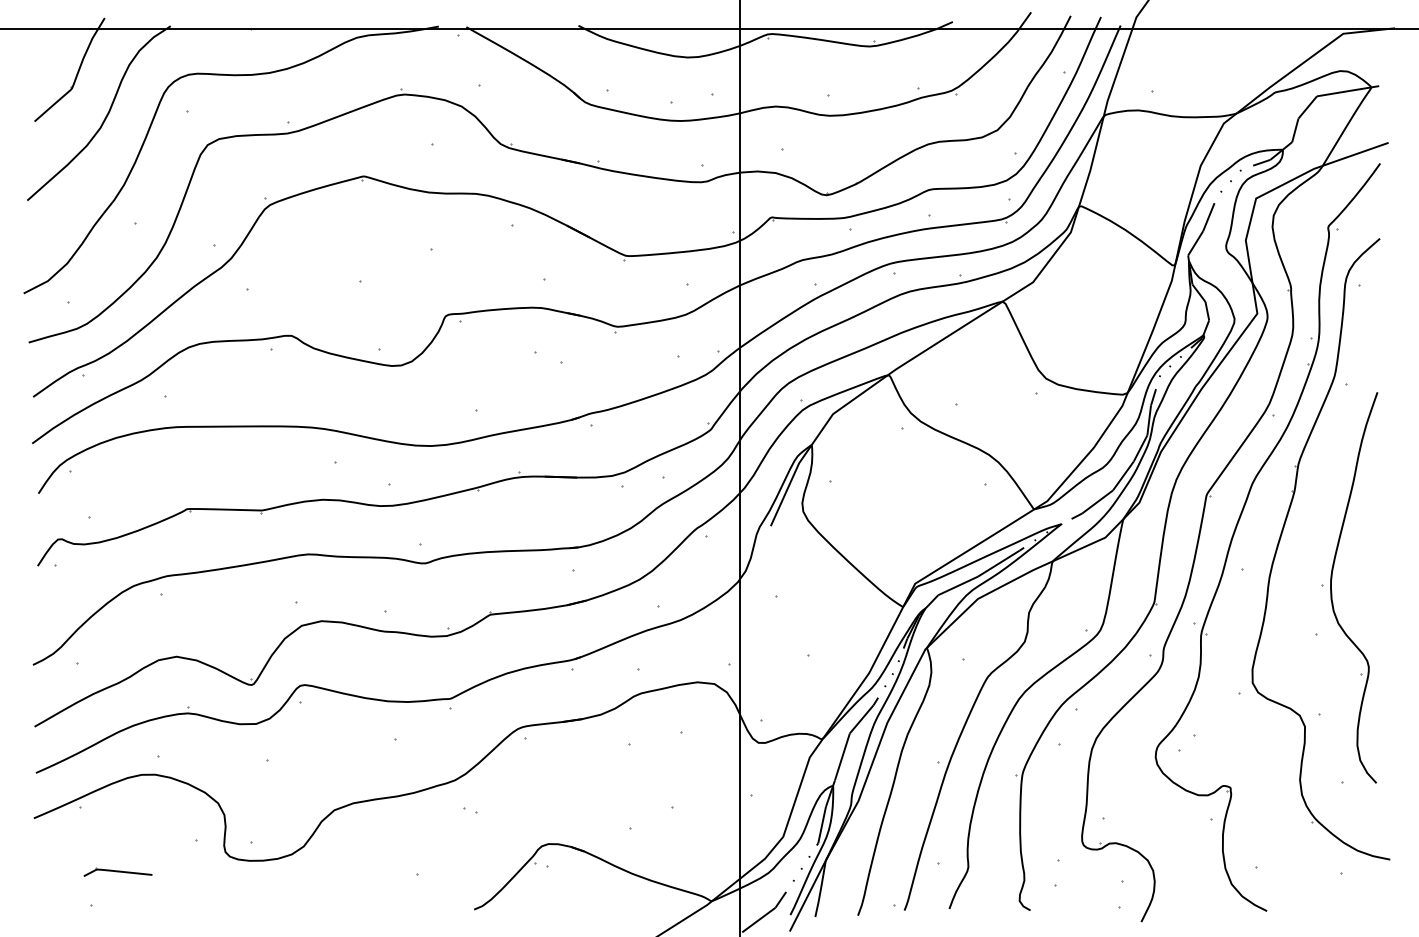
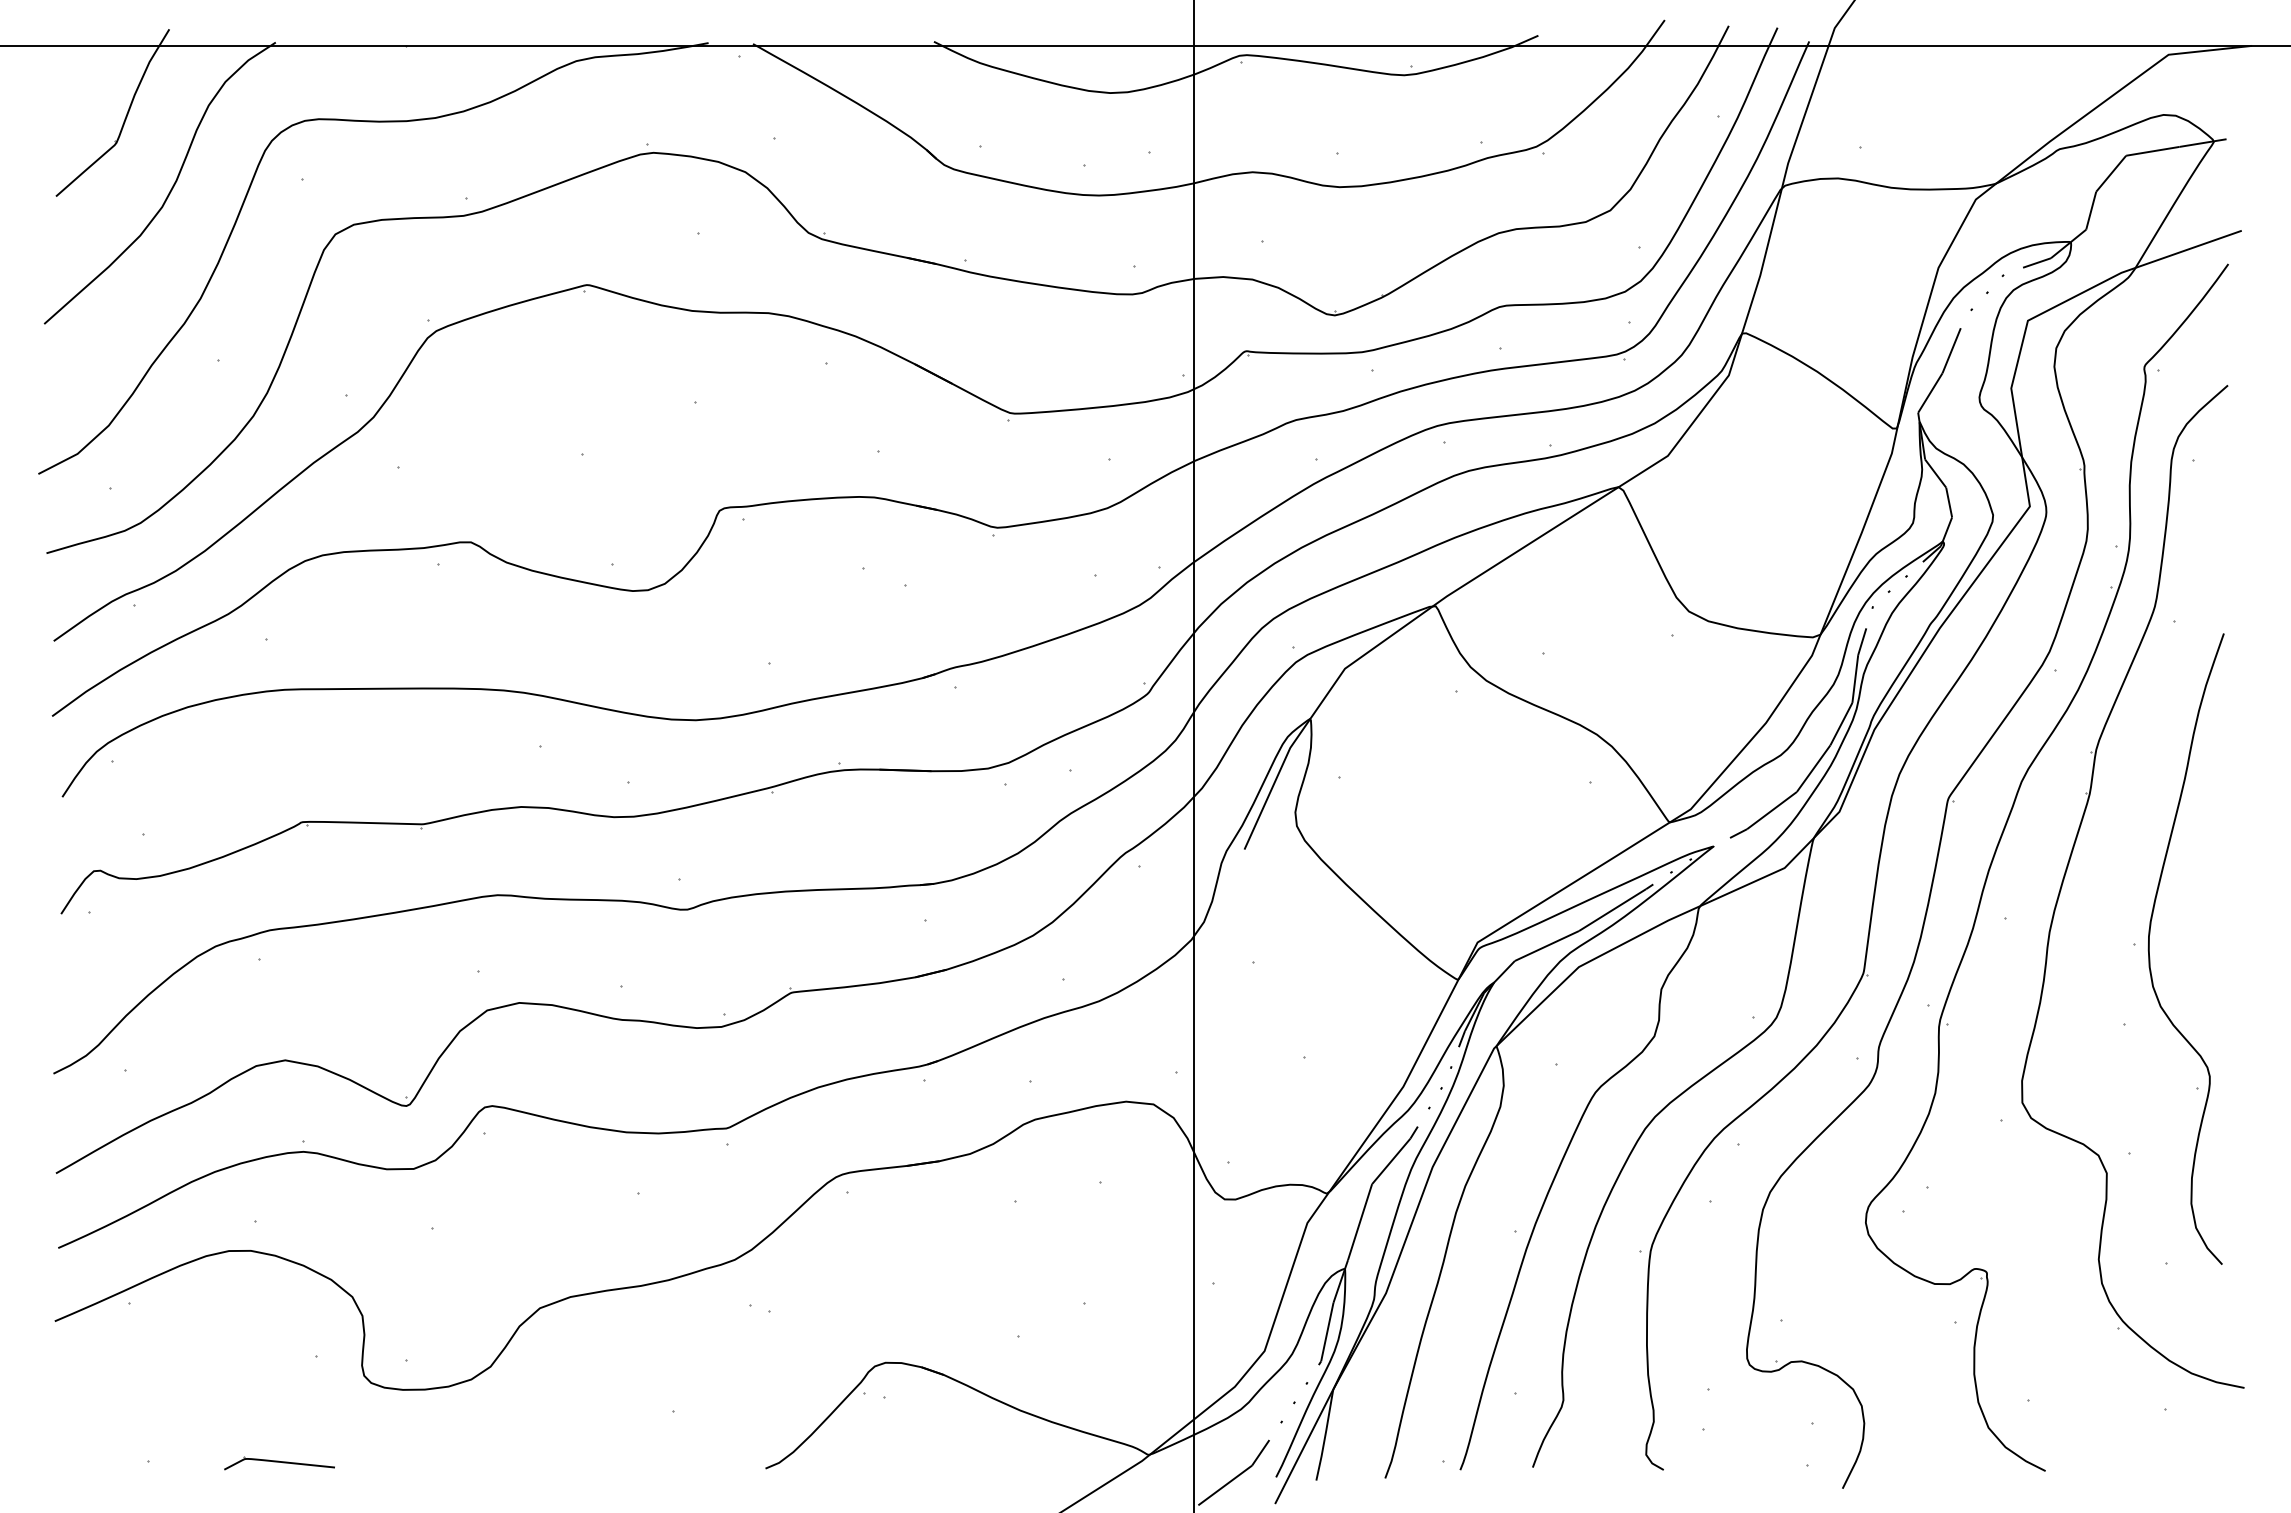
part: (117, 871) -> (278, 1461), moved

